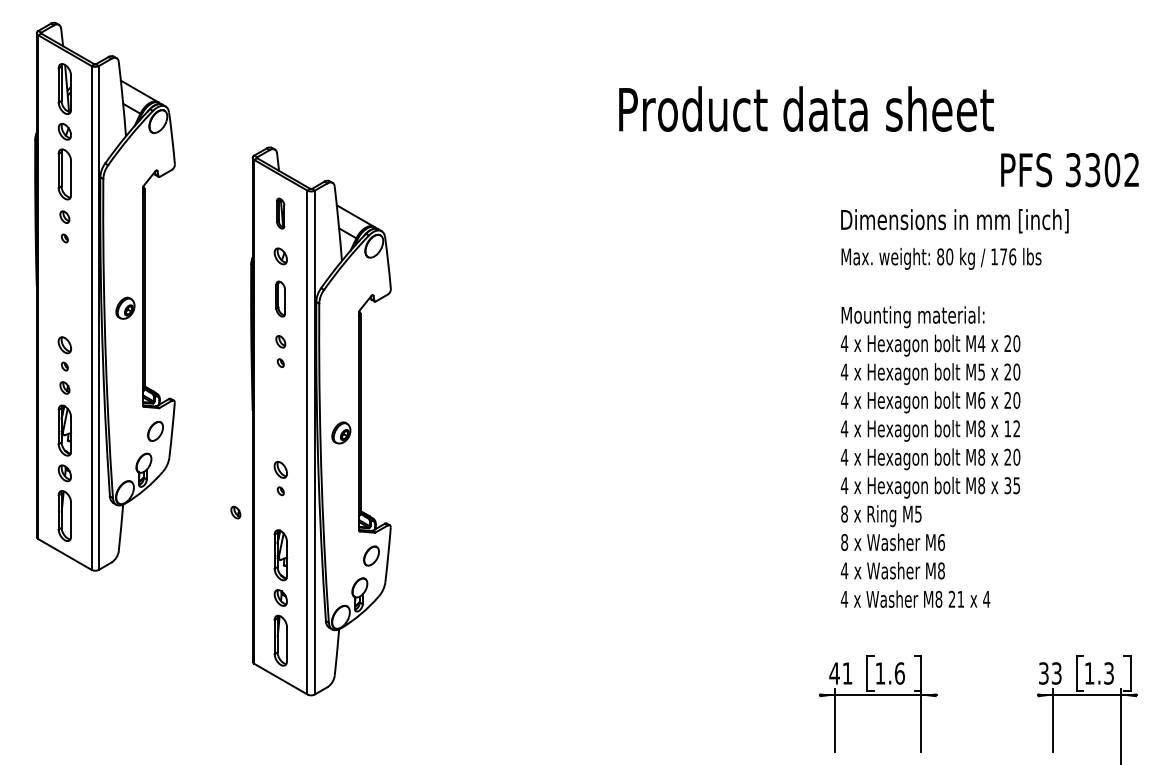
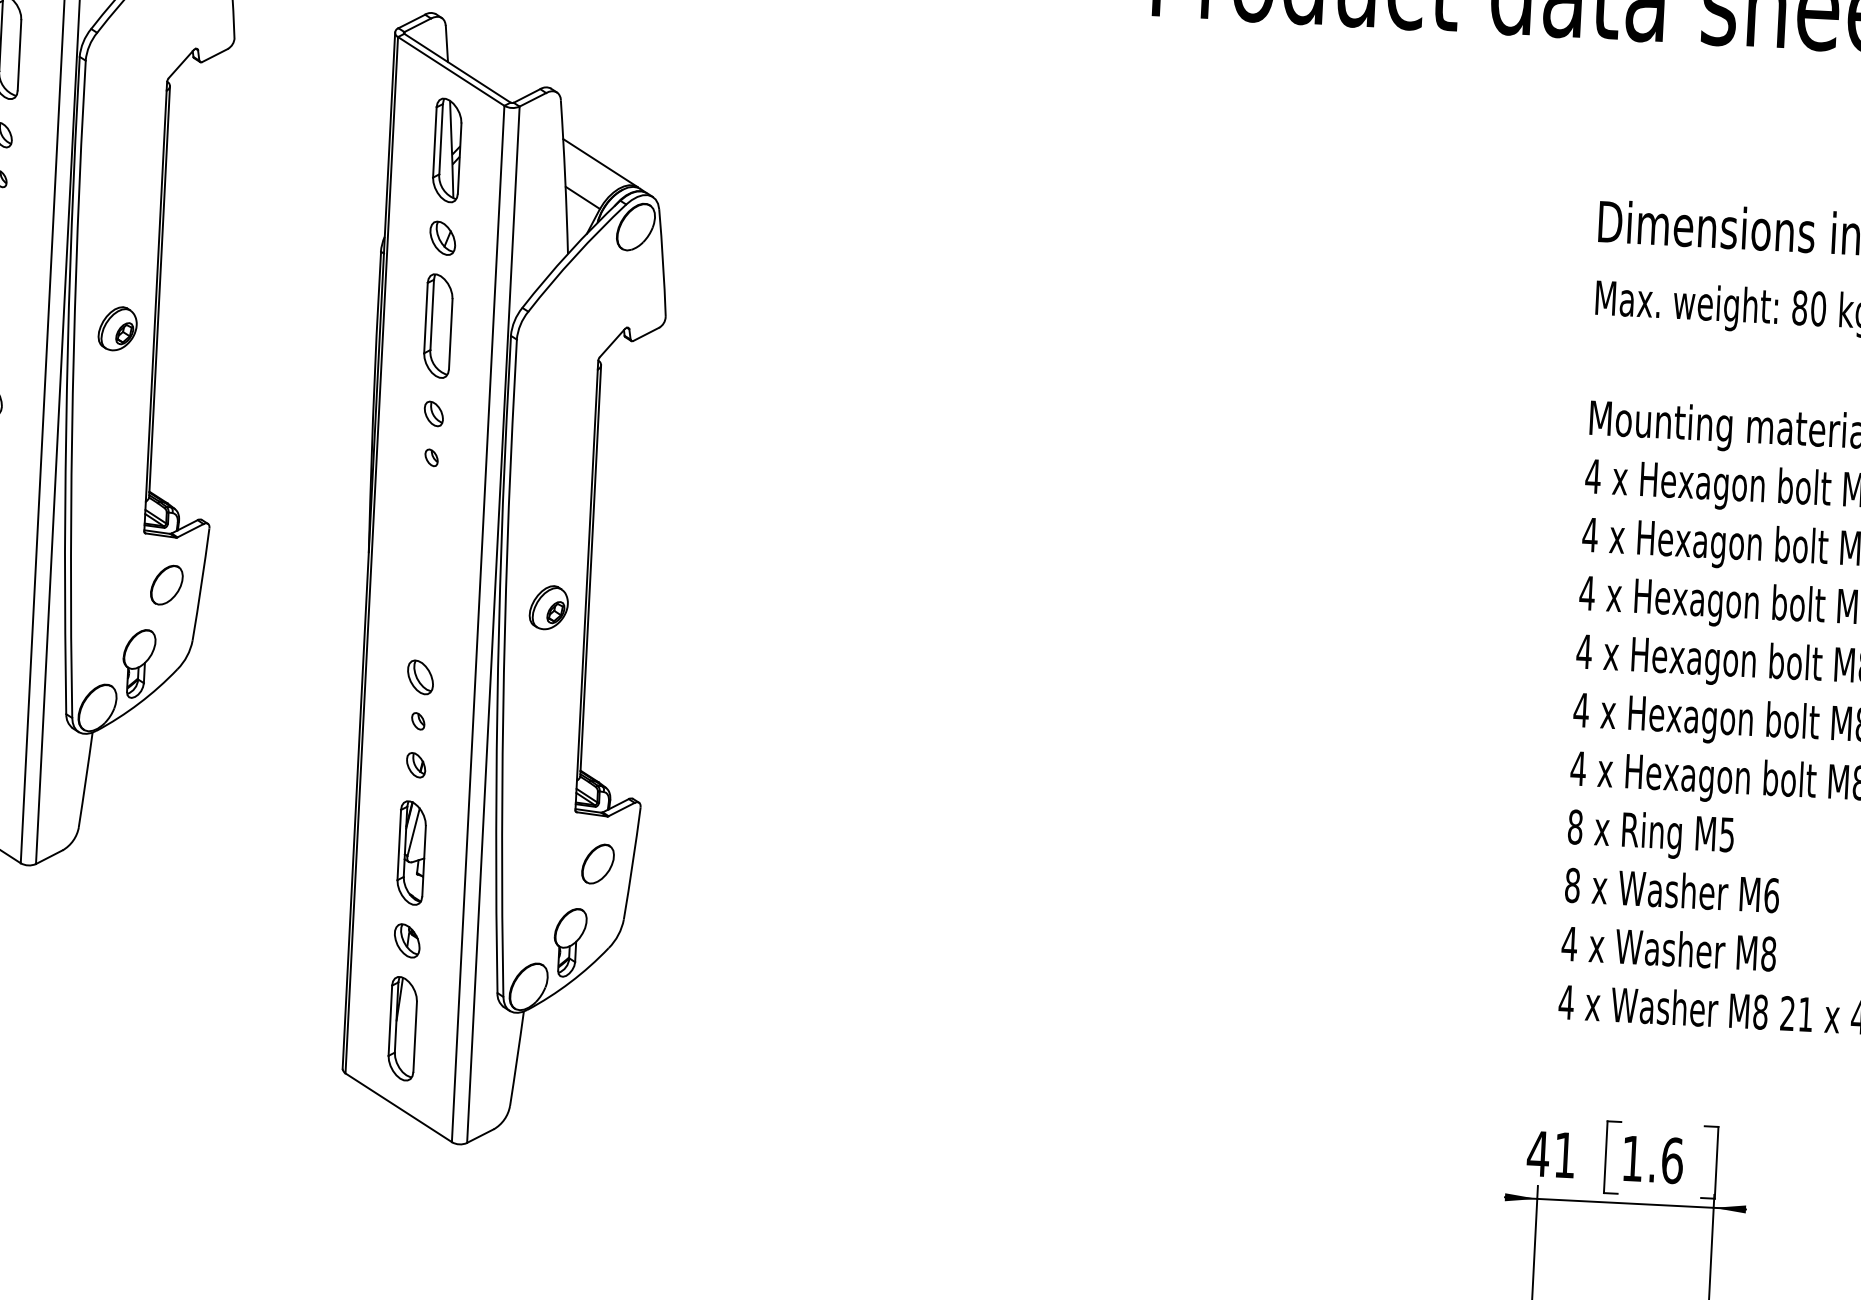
part: (280, 213) -> (446, 149), size x1.67
part: (280, 298) -> (437, 324), size x1.43
part: (235, 512) -> (415, 764), moved

